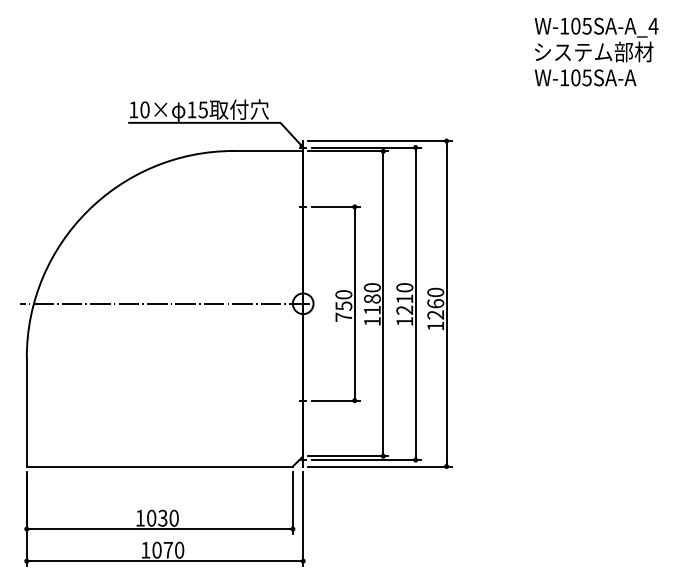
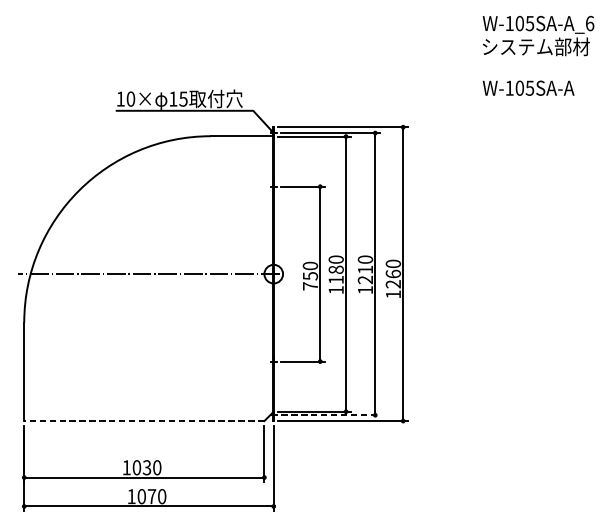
text: (653, 25) -> (589, 22), W-105SA-A_4 -> W-105SA-A_6
text: (585, 77) -> (528, 87), moved
line: (366, 460) -> (330, 415), solid -> dashed
line: (159, 466) -> (144, 421), solid -> dashed

